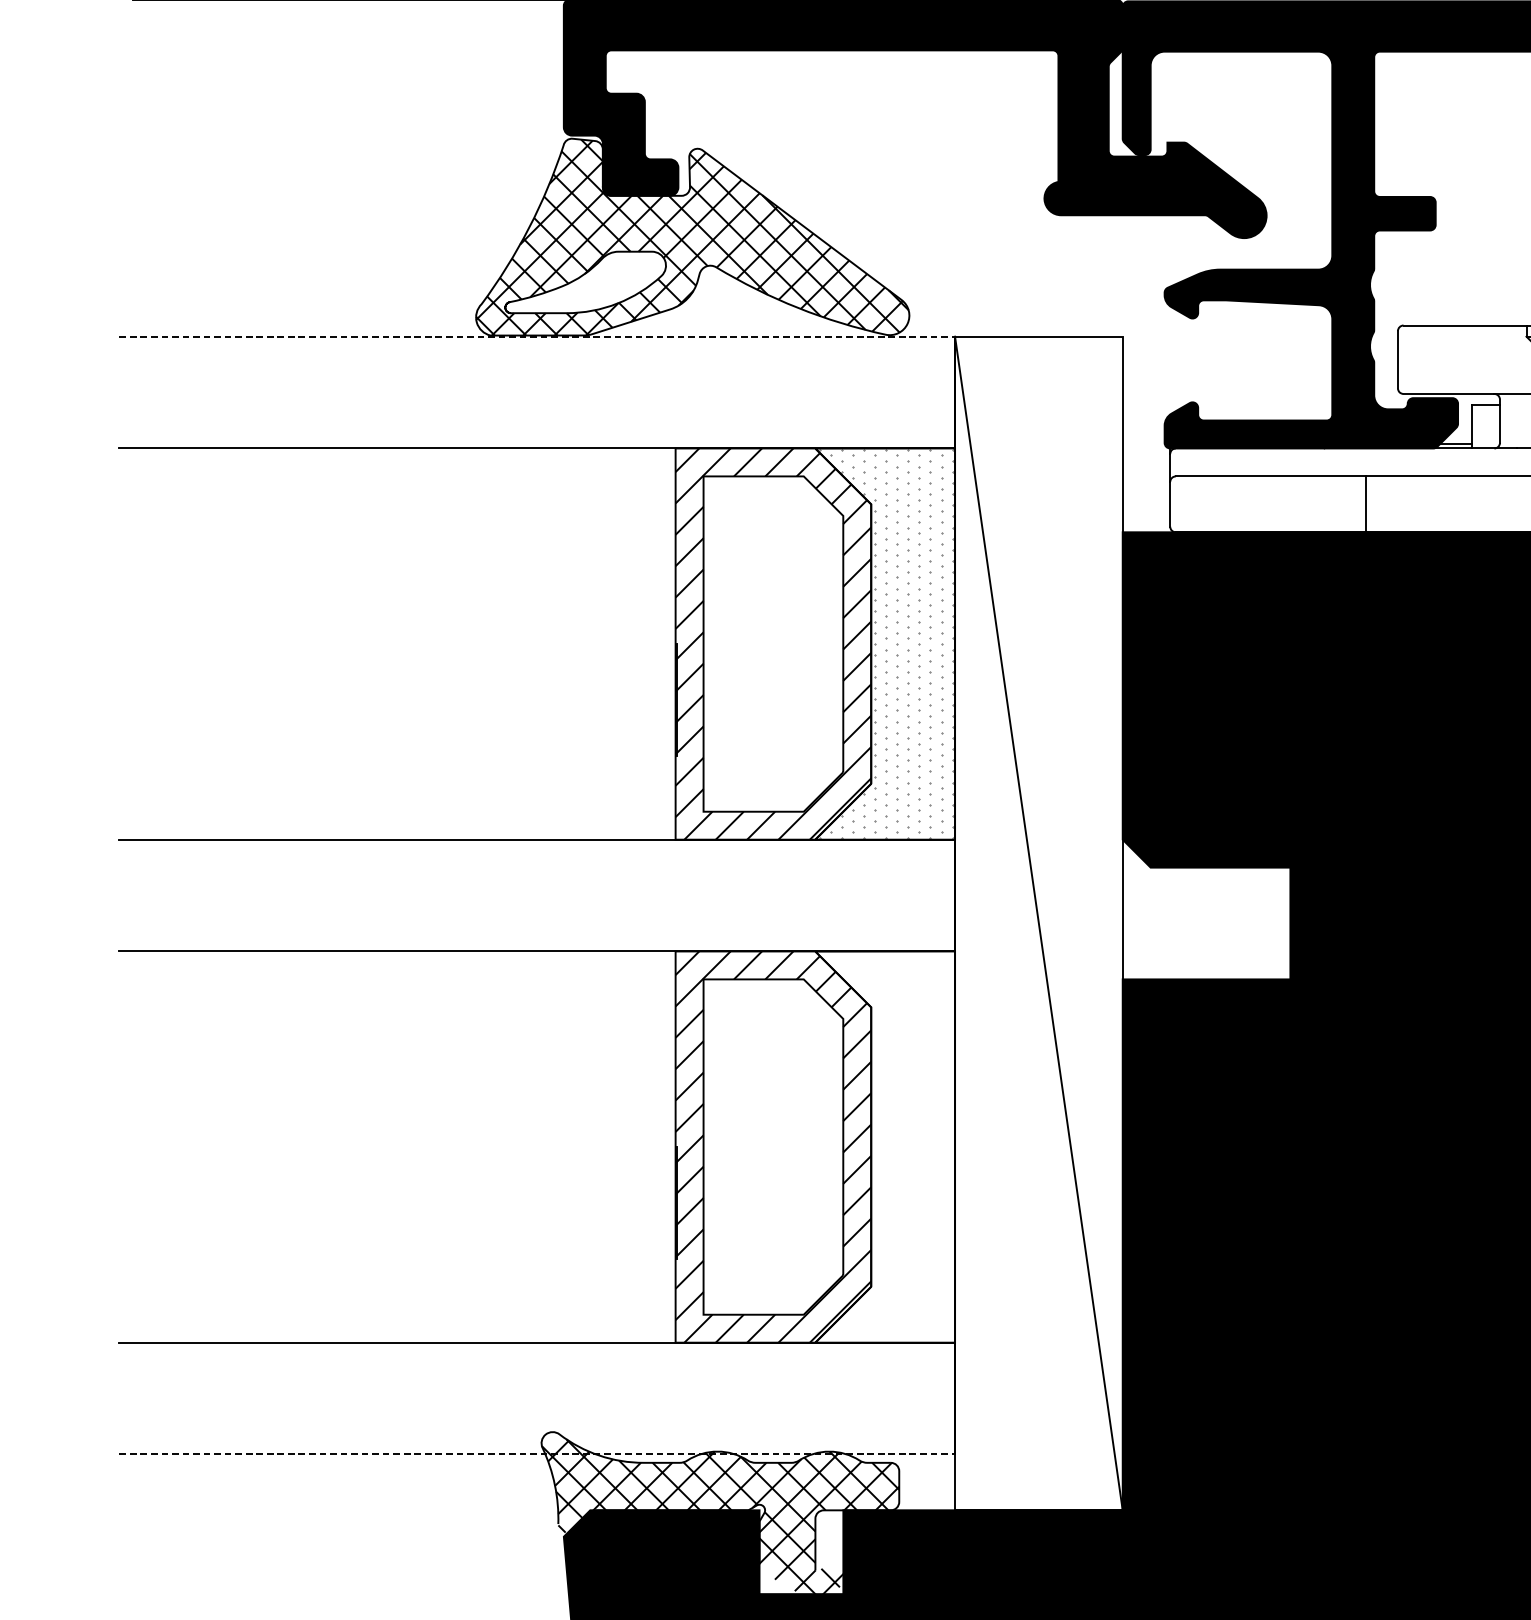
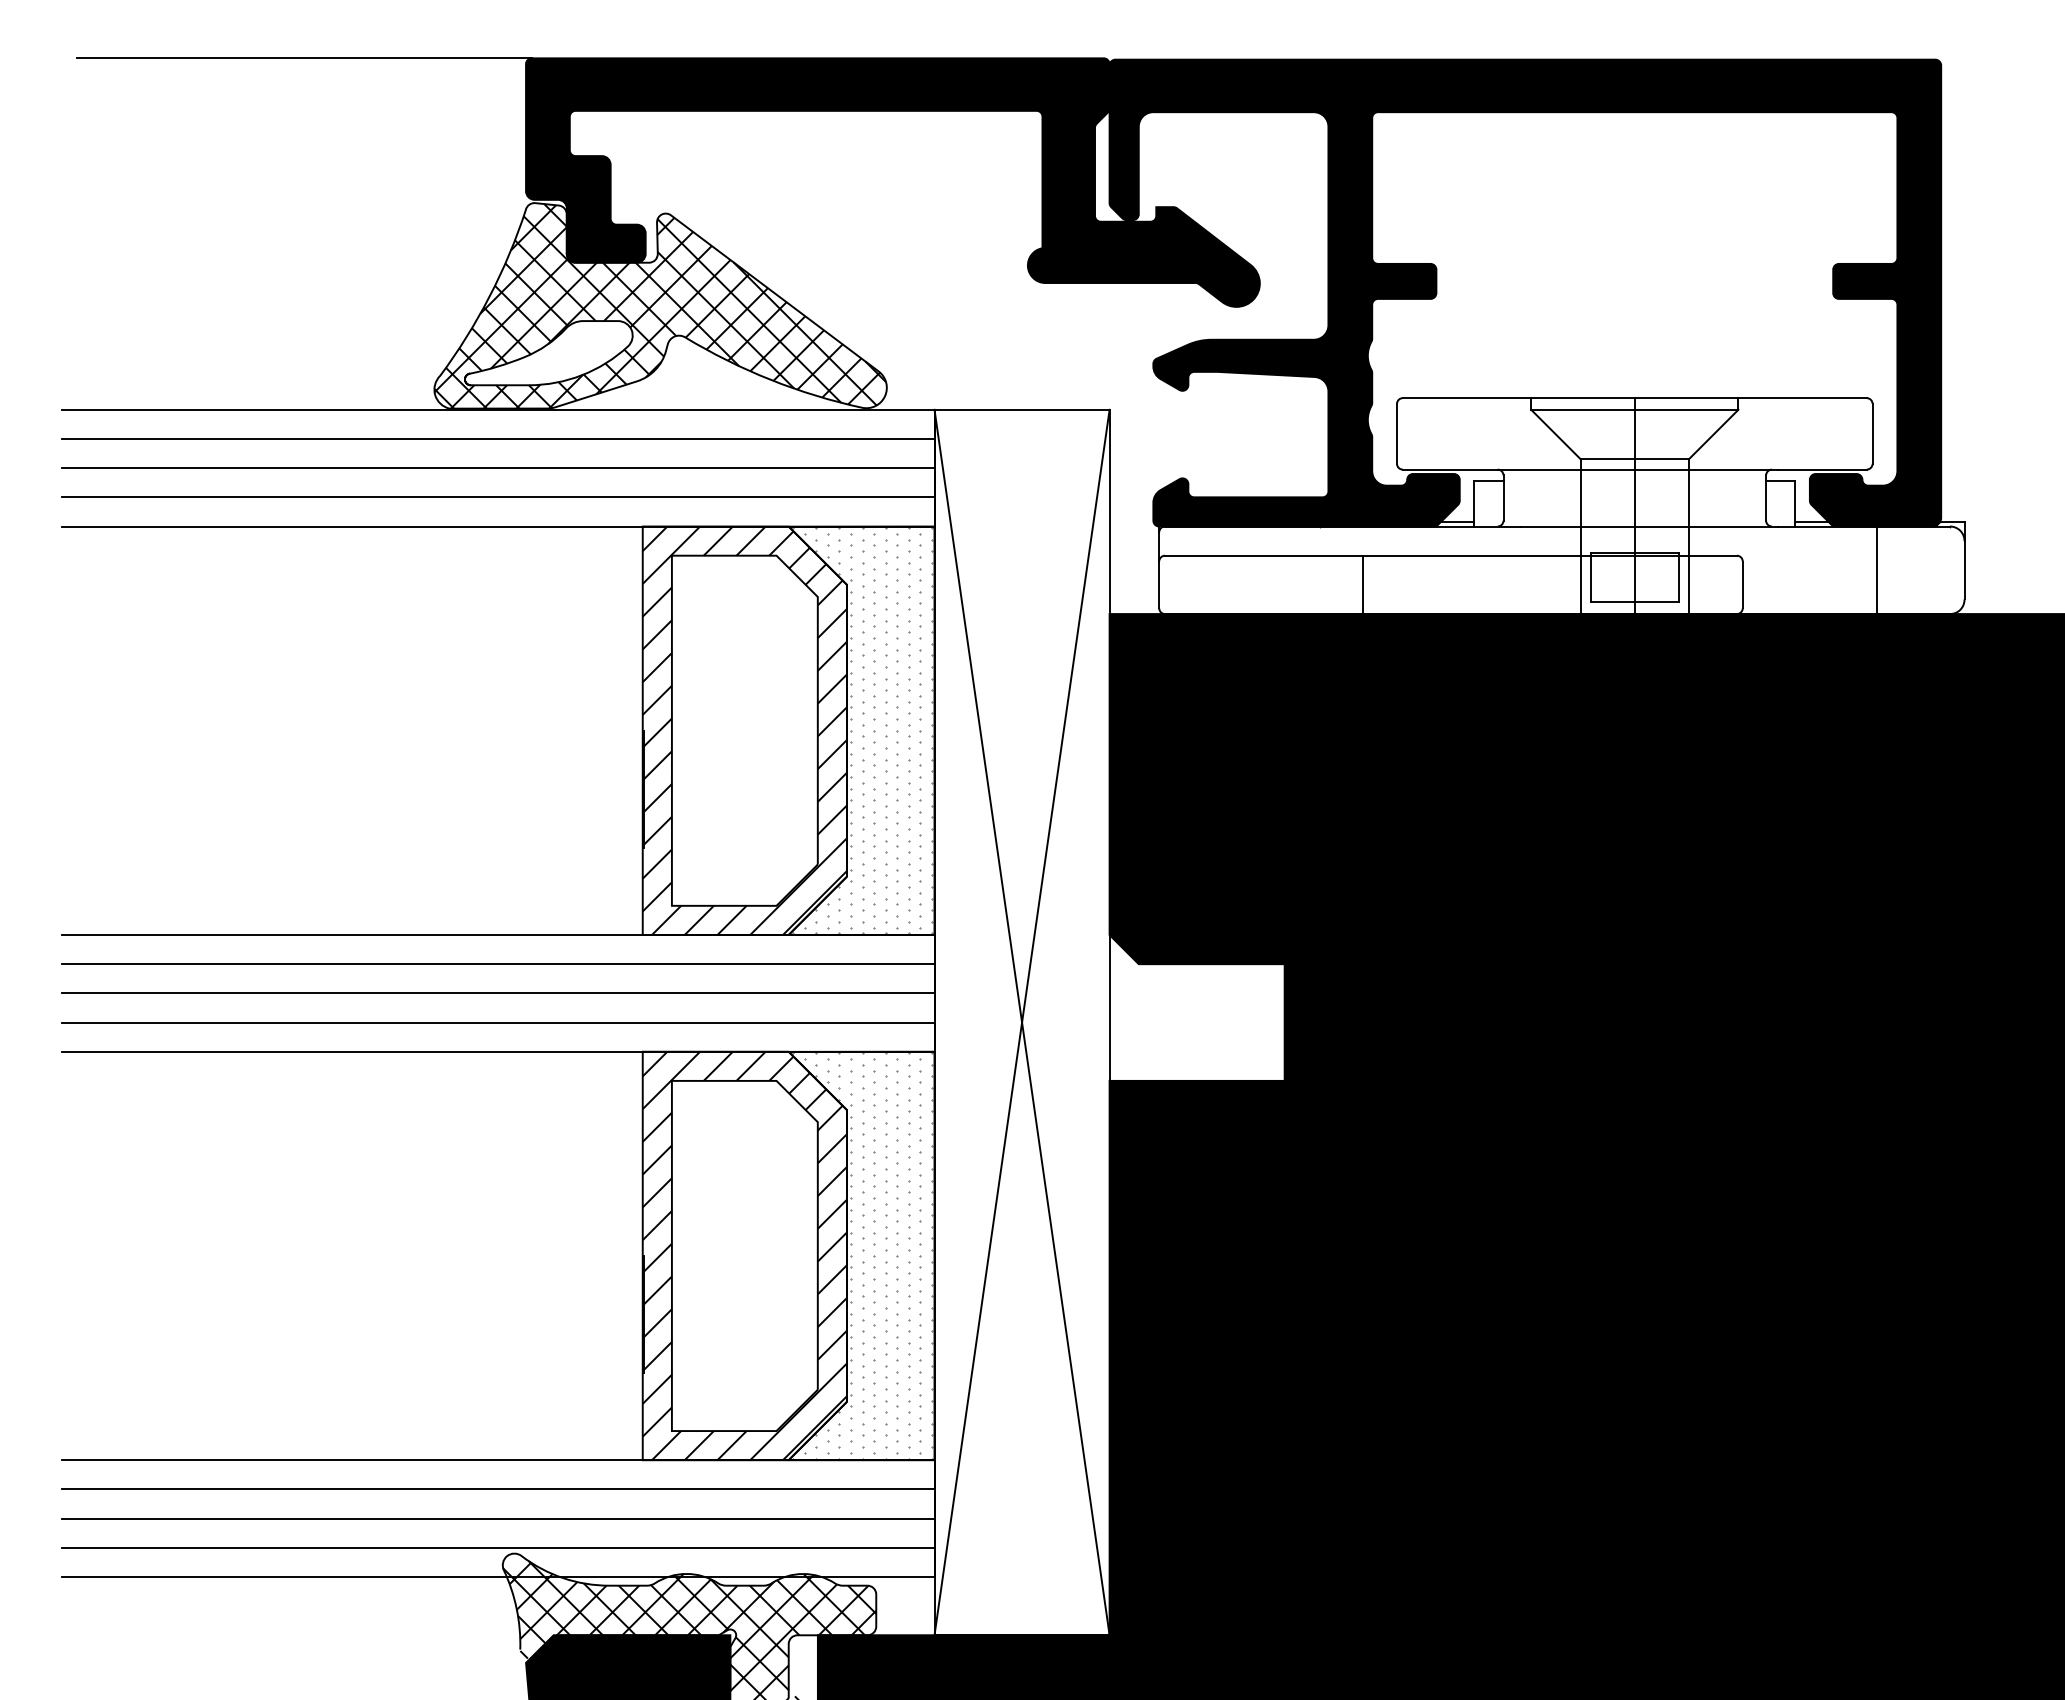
line: (537, 336) -> (498, 409), dashed -> solid
line: (536, 364) -> (497, 438), added
line: (536, 392) -> (497, 468), added
line: (536, 420) -> (497, 497), added
line: (536, 867) -> (497, 964), added
line: (536, 895) -> (497, 993), added
line: (536, 923) -> (497, 1022), added
line: (1038, 923) -> (1021, 1022), added
hatch: (886, 1146) -> (862, 1255), added
line: (536, 1370) -> (497, 1489), added
line: (536, 1398) -> (497, 1518), added
line: (536, 1426) -> (497, 1547), added
line: (537, 1454) -> (498, 1576), dashed -> solid

